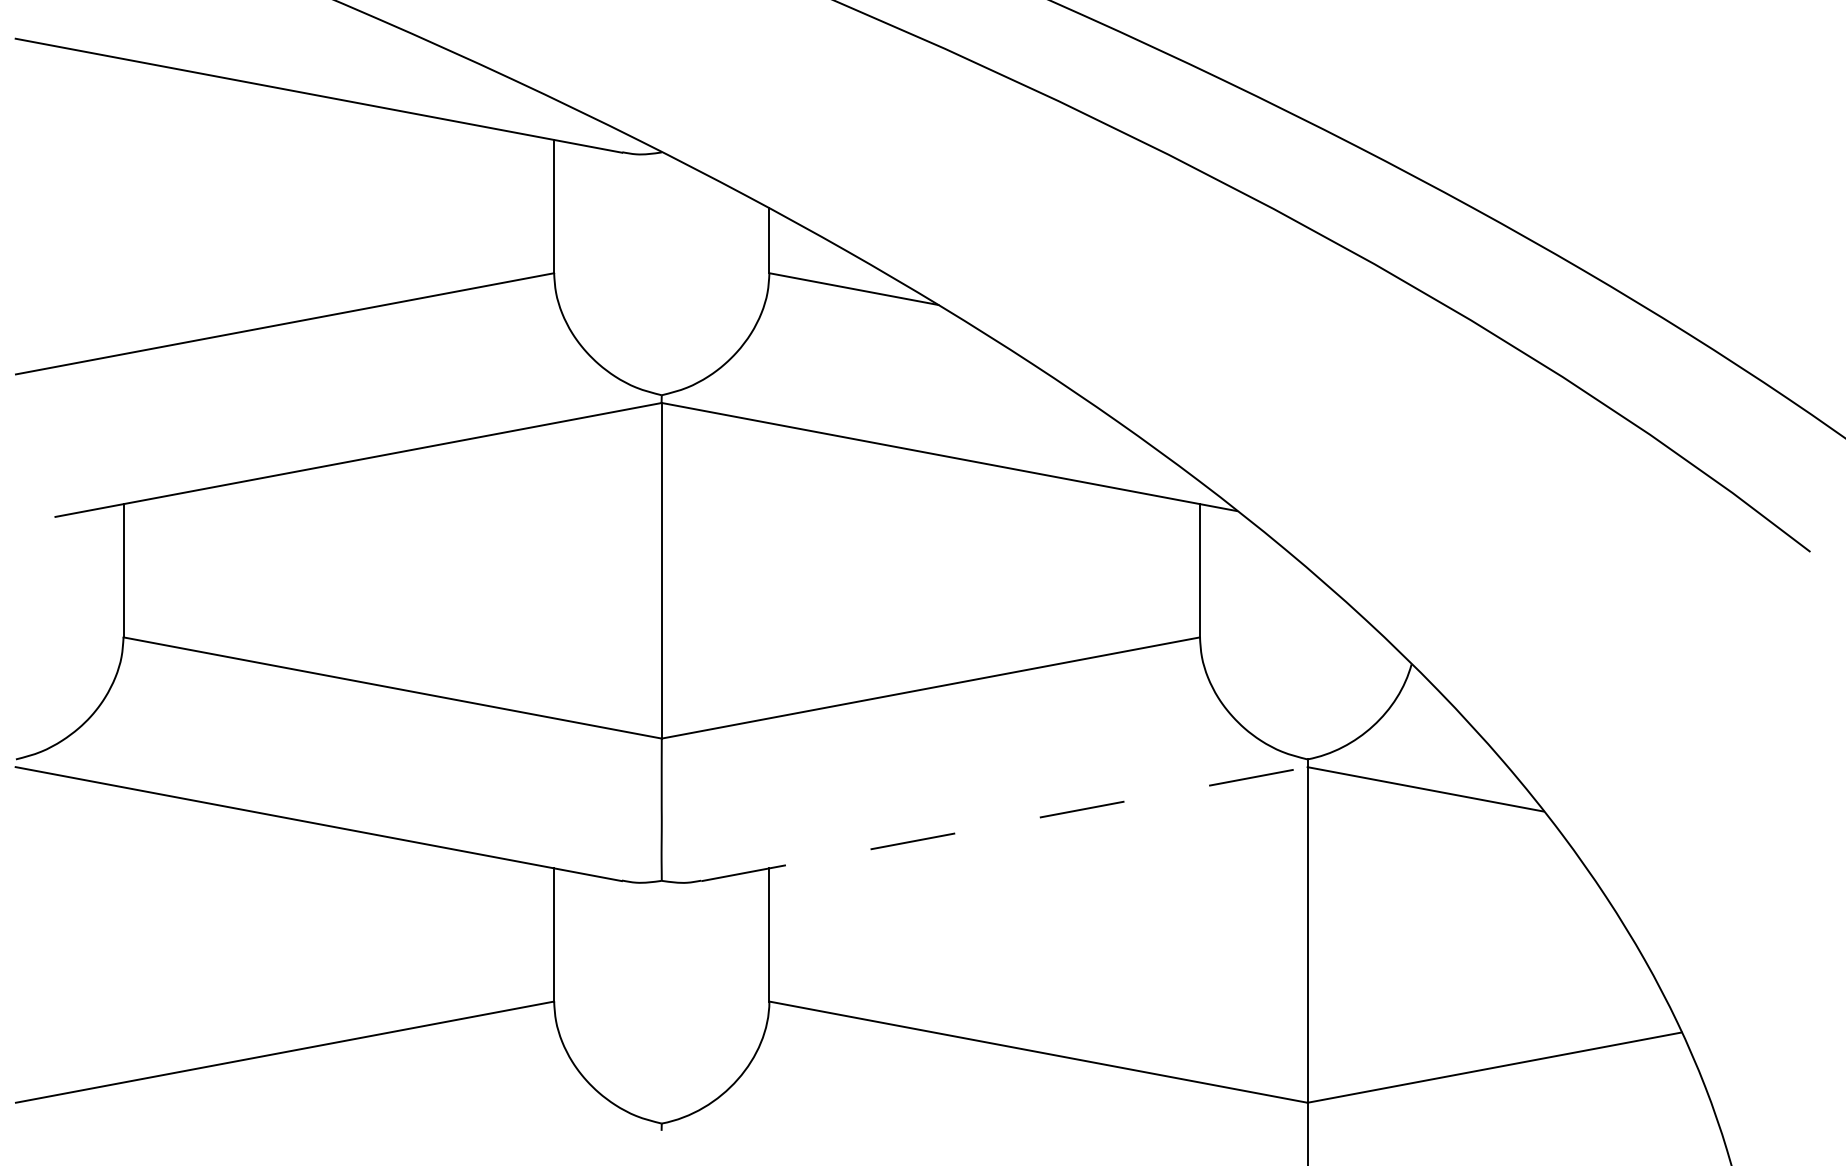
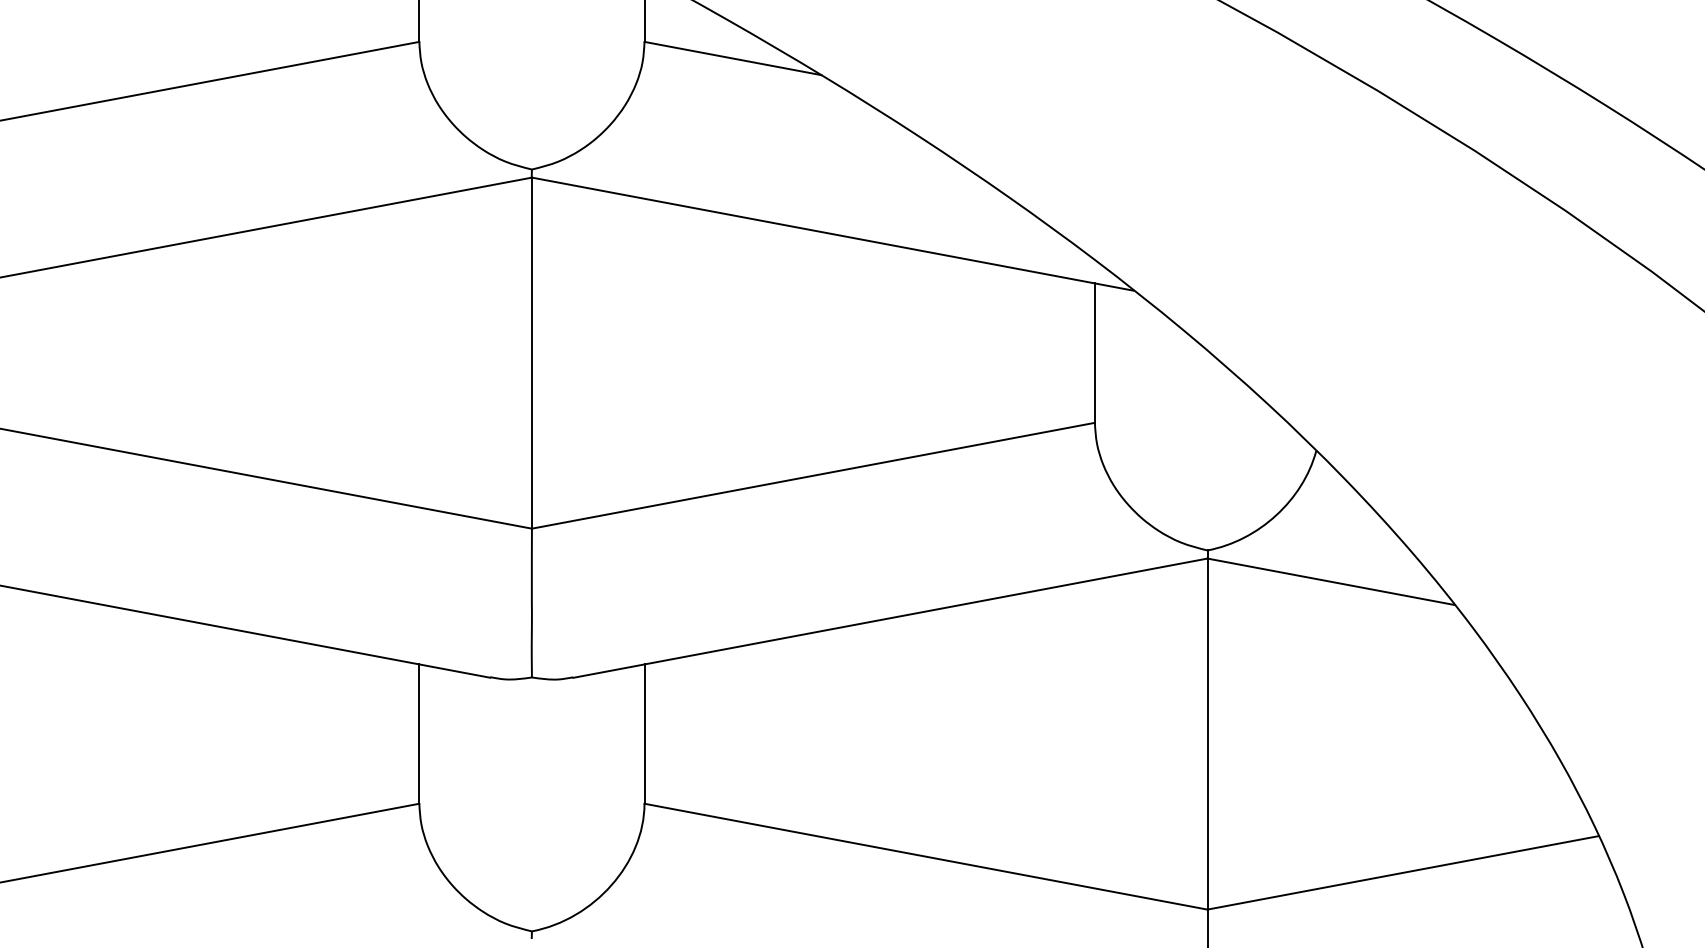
line: (1004, 824) -> (890, 618), dashed -> solid

